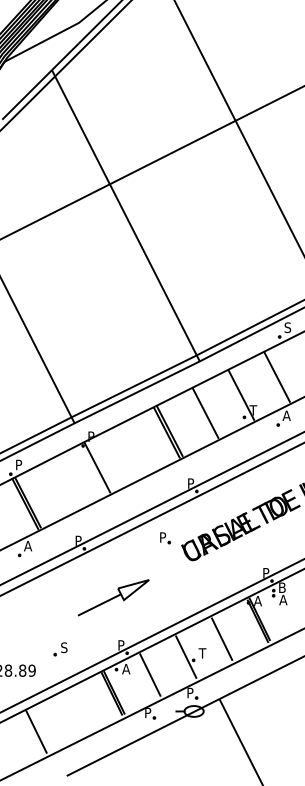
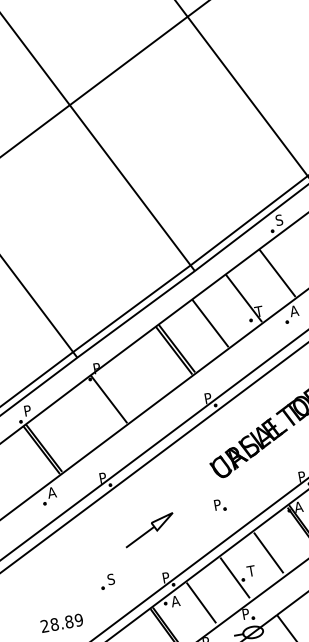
part: (165, 538) -> (220, 505), moved
part: (113, 597) -> (149, 529), size x0.7
part: (60, 649) -> (107, 581), moved

